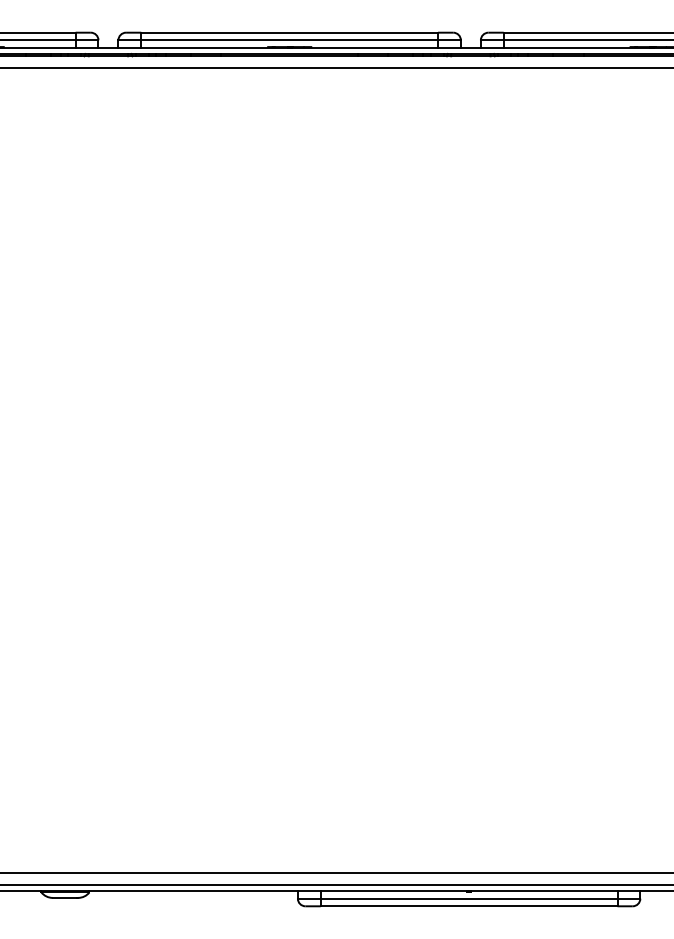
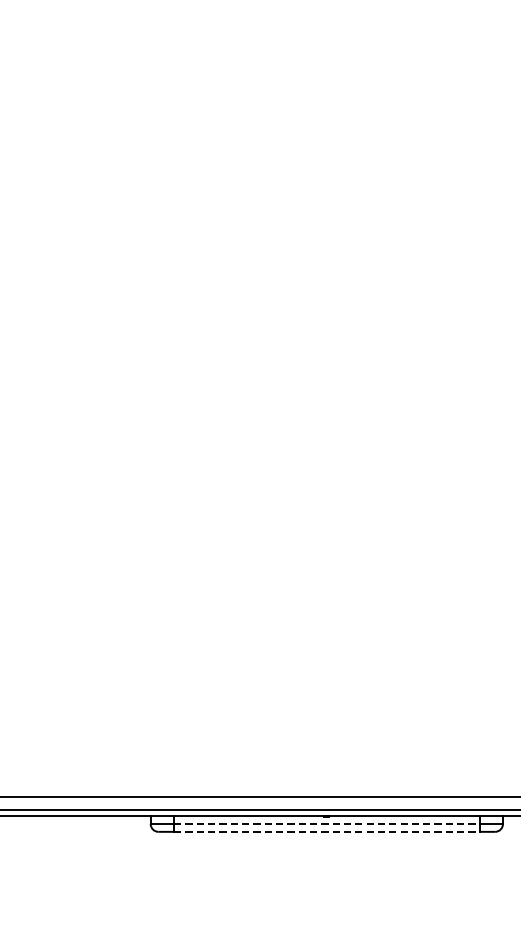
line: (469, 898) -> (327, 823), solid -> dashed
line: (469, 906) -> (327, 832), solid -> dashed

